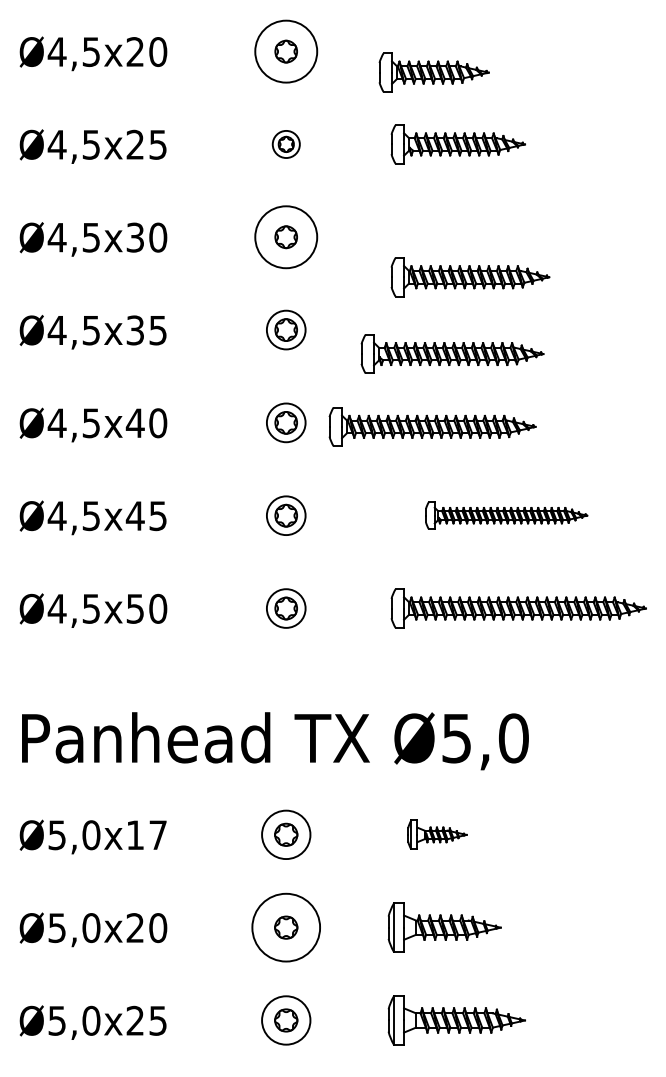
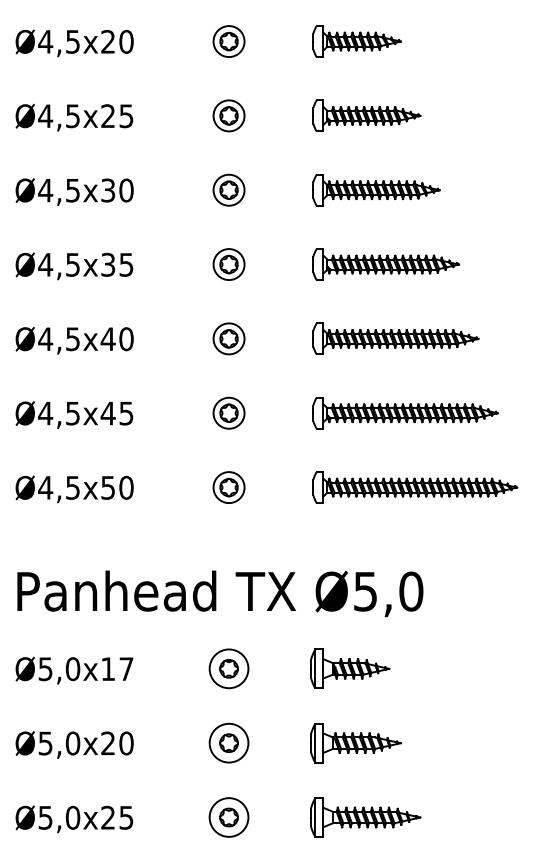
circle: (285, 51) -> (228, 41), size x0.62
part: (433, 72) -> (356, 41), moved
part: (286, 144) -> (229, 115), size x1.43
circle: (285, 236) -> (228, 189), size x0.62
part: (470, 277) -> (376, 190), moved
part: (452, 353) -> (386, 264), moved
part: (432, 426) -> (395, 338), moved
part: (506, 515) -> (405, 413), size x1.43
part: (437, 834) -> (350, 668), size x1.67
circle: (286, 927) -> (229, 743), size x0.71

